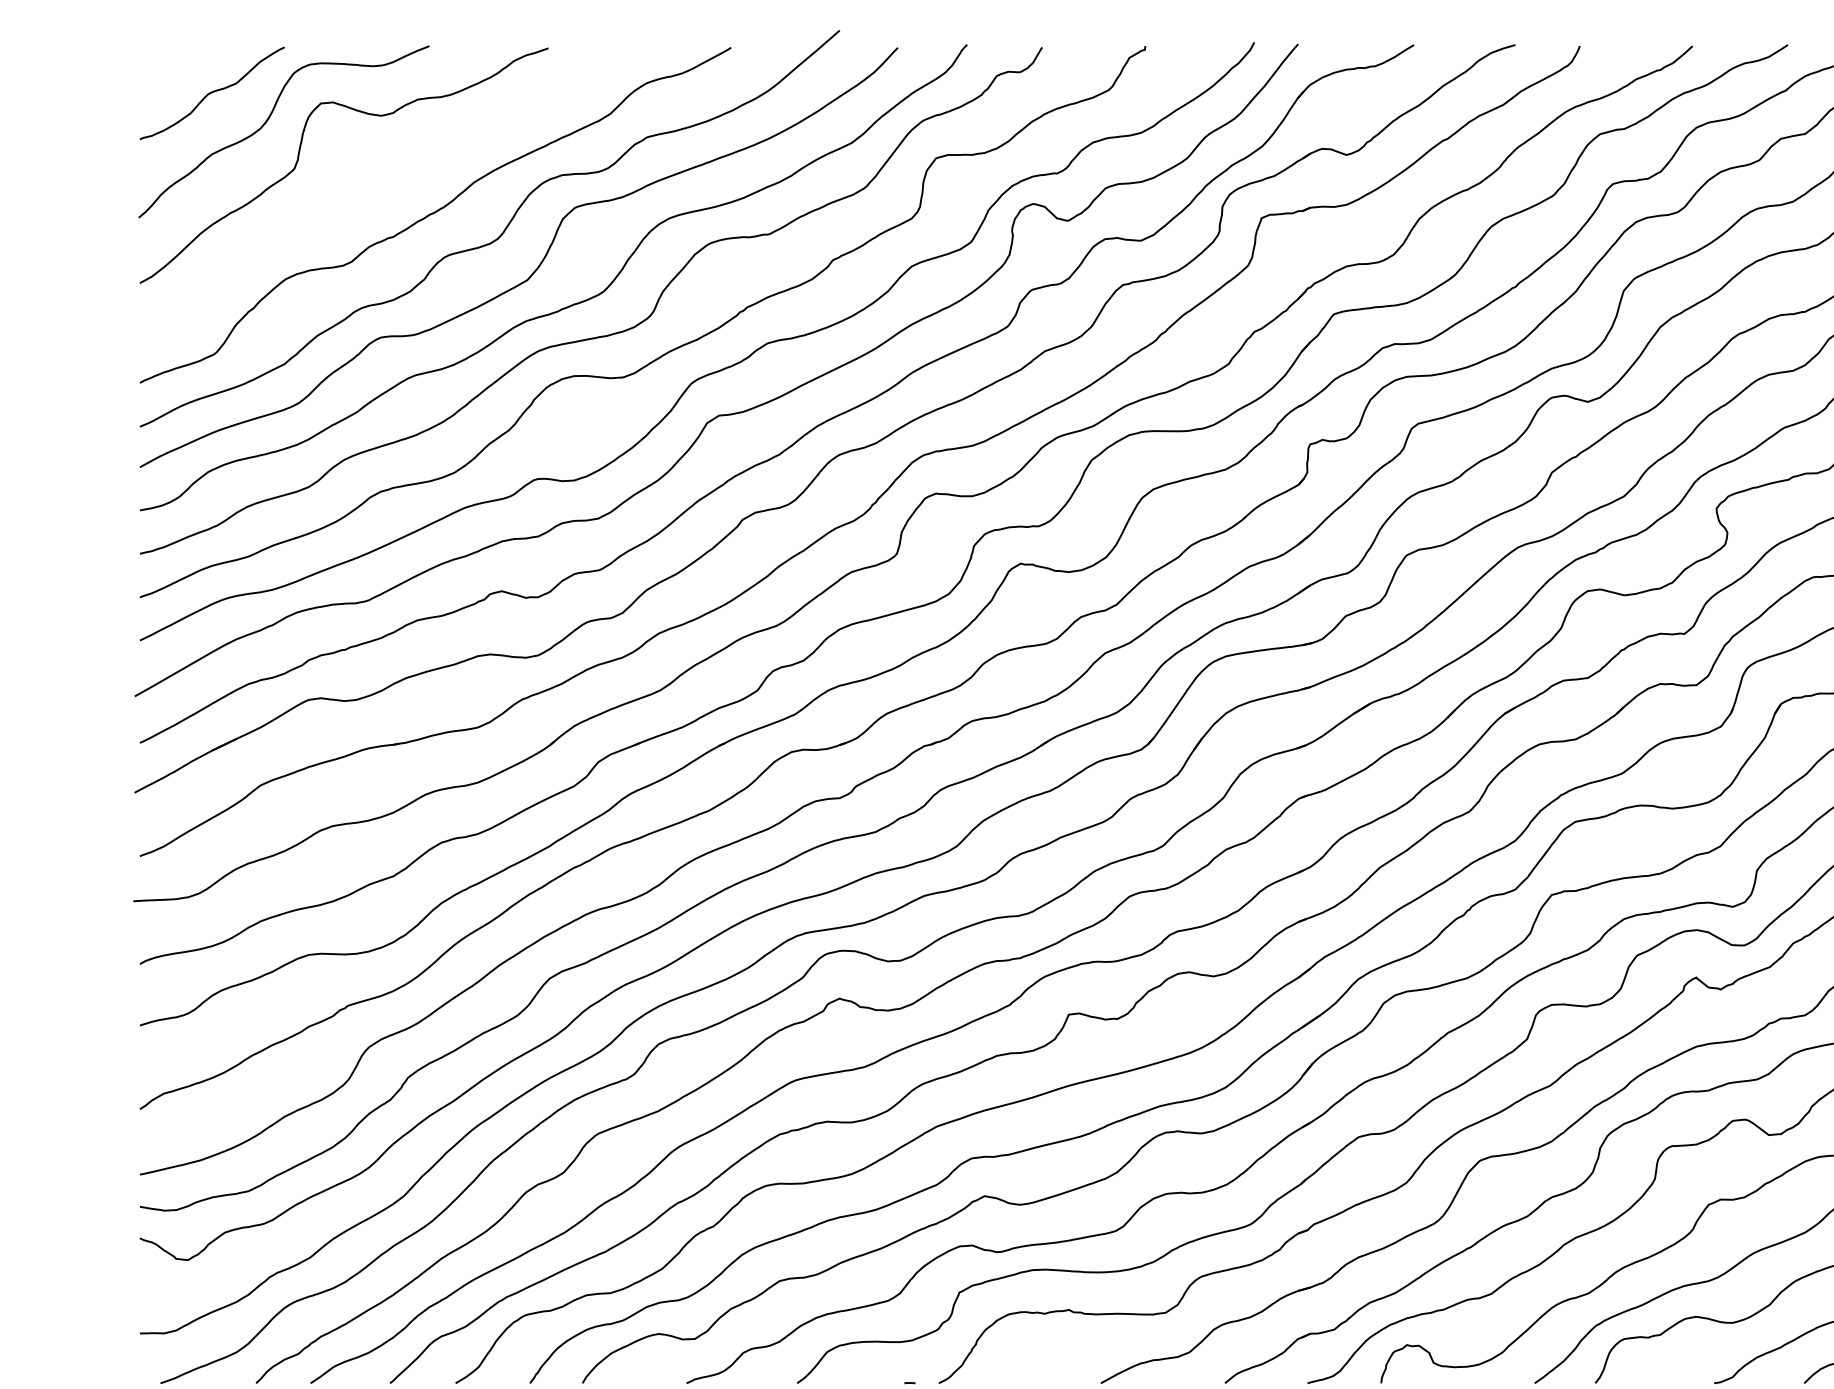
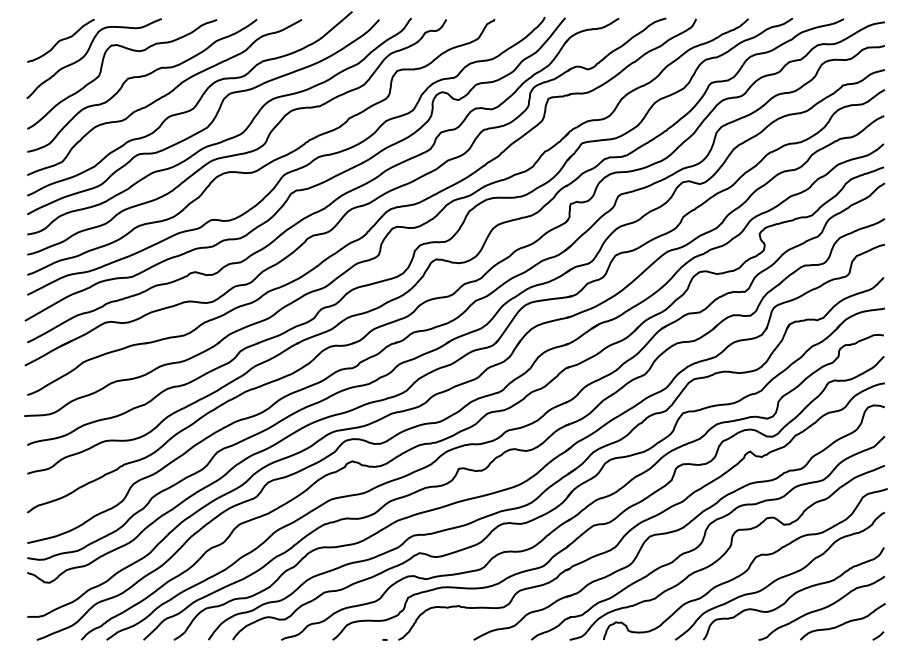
curve: (387, 172) -> (142, 77), added

